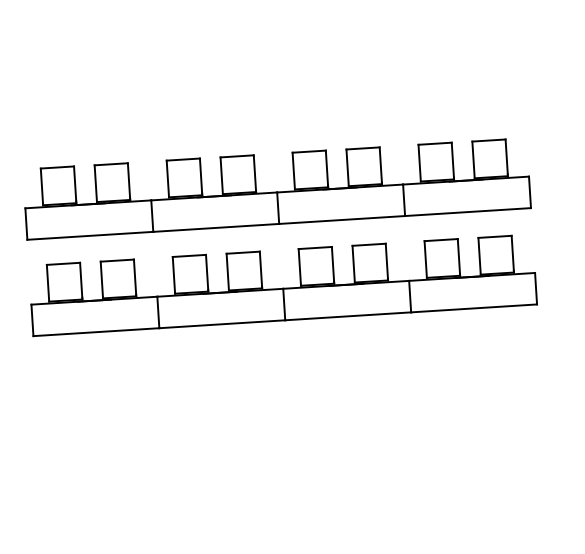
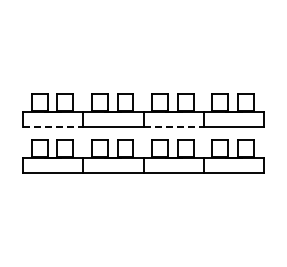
line: (344, 220) -> (174, 127), solid -> dashed
line: (90, 236) -> (53, 127), solid -> dashed

